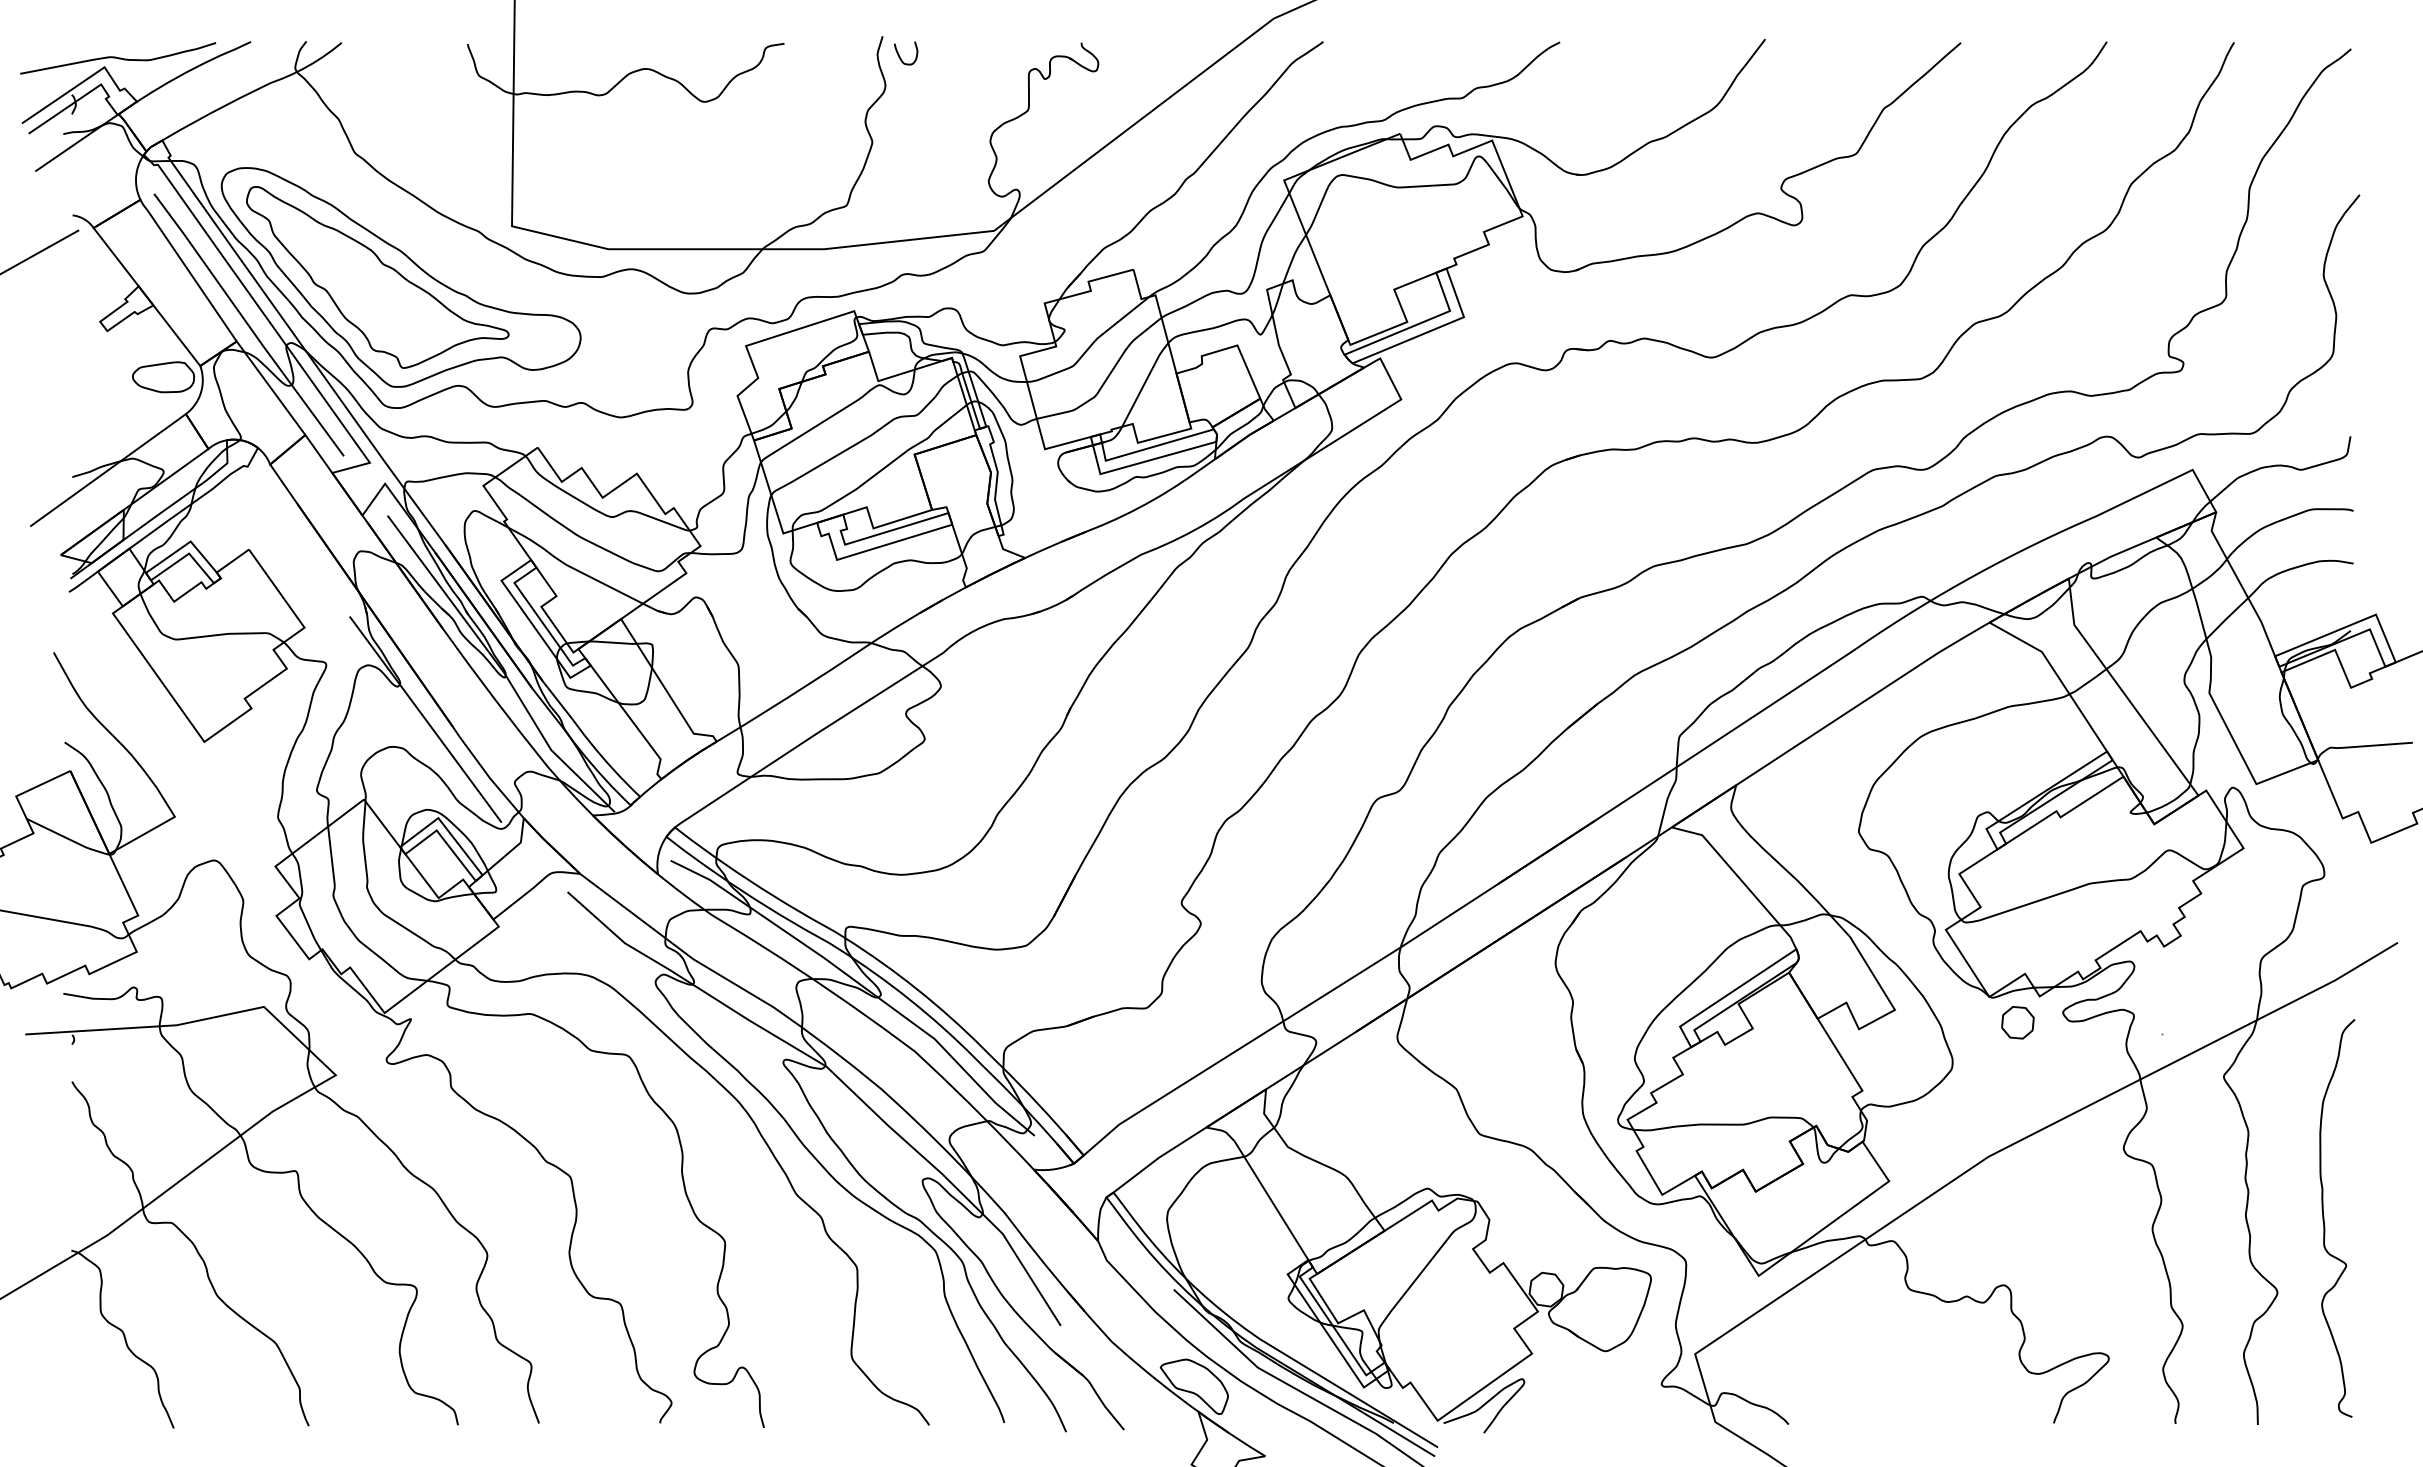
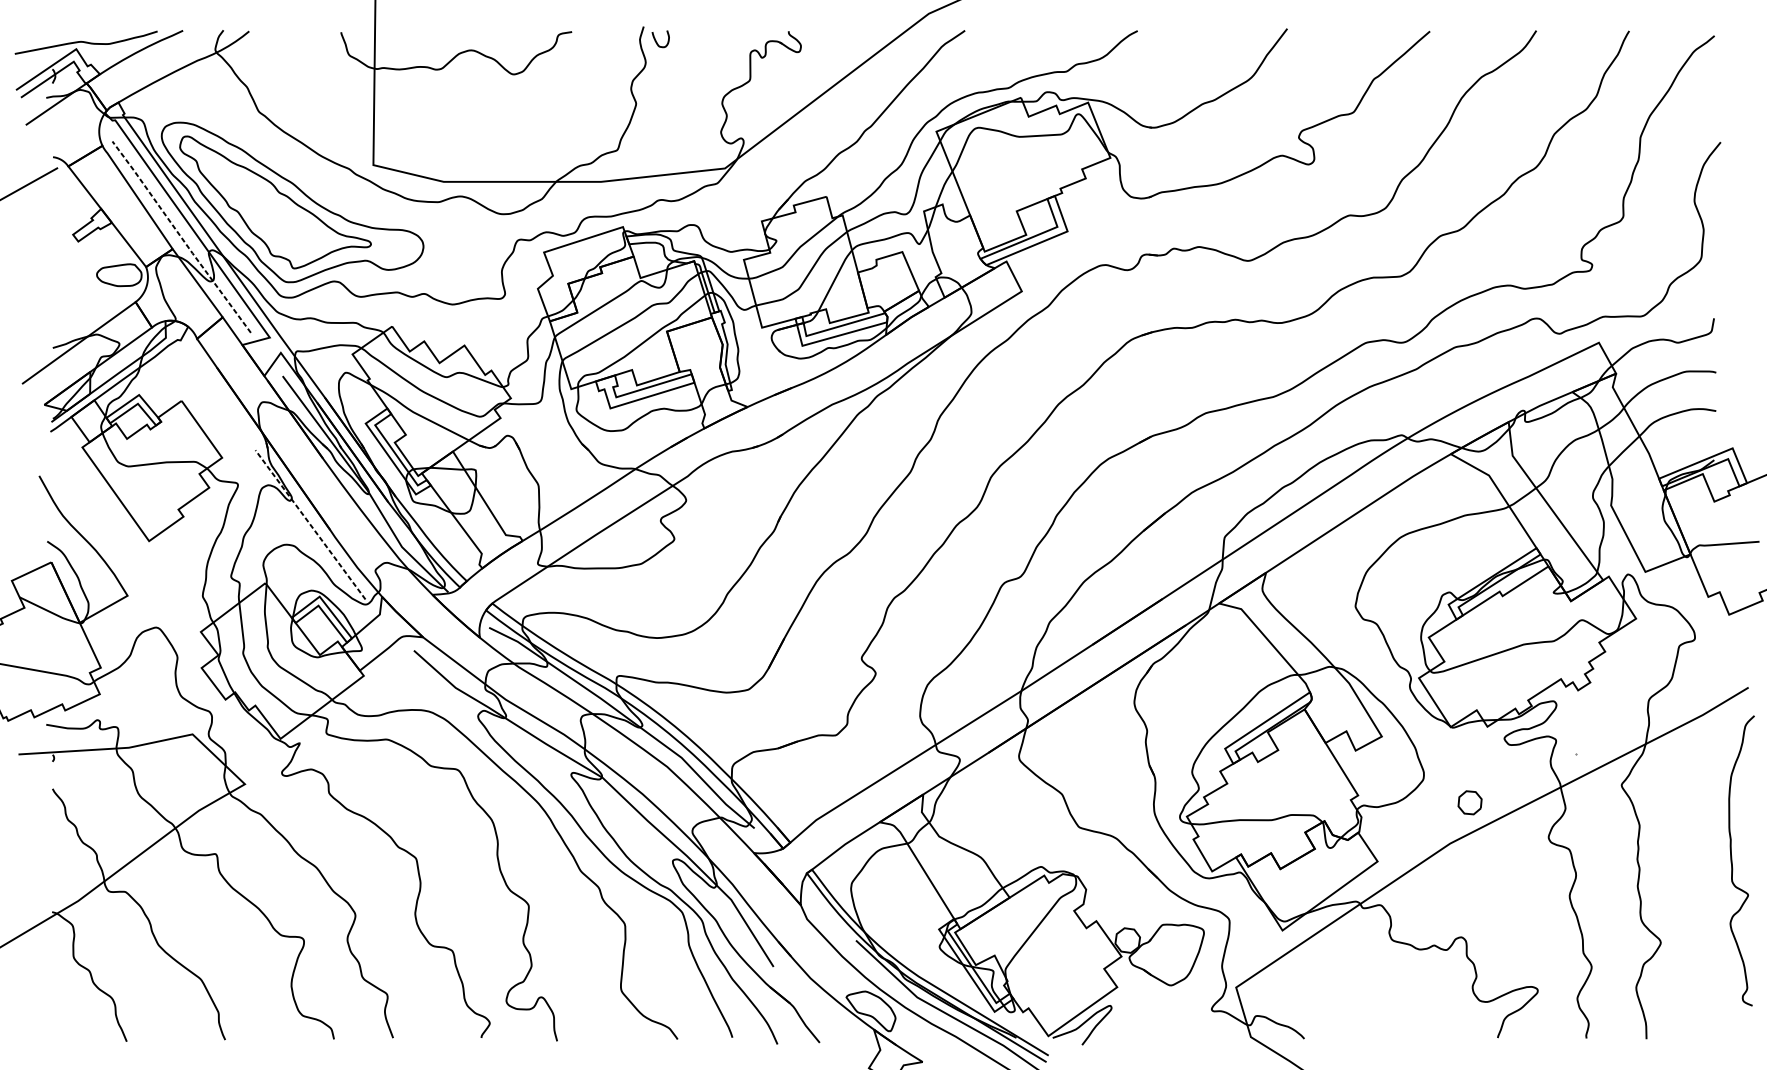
line: (248, 325) -> (181, 237), solid -> dashed
line: (425, 719) -> (310, 524), solid -> dashed
part: (2017, 1022) -> (1469, 802), moved
curve: (2324, 1218) -> (1732, 860), moved

